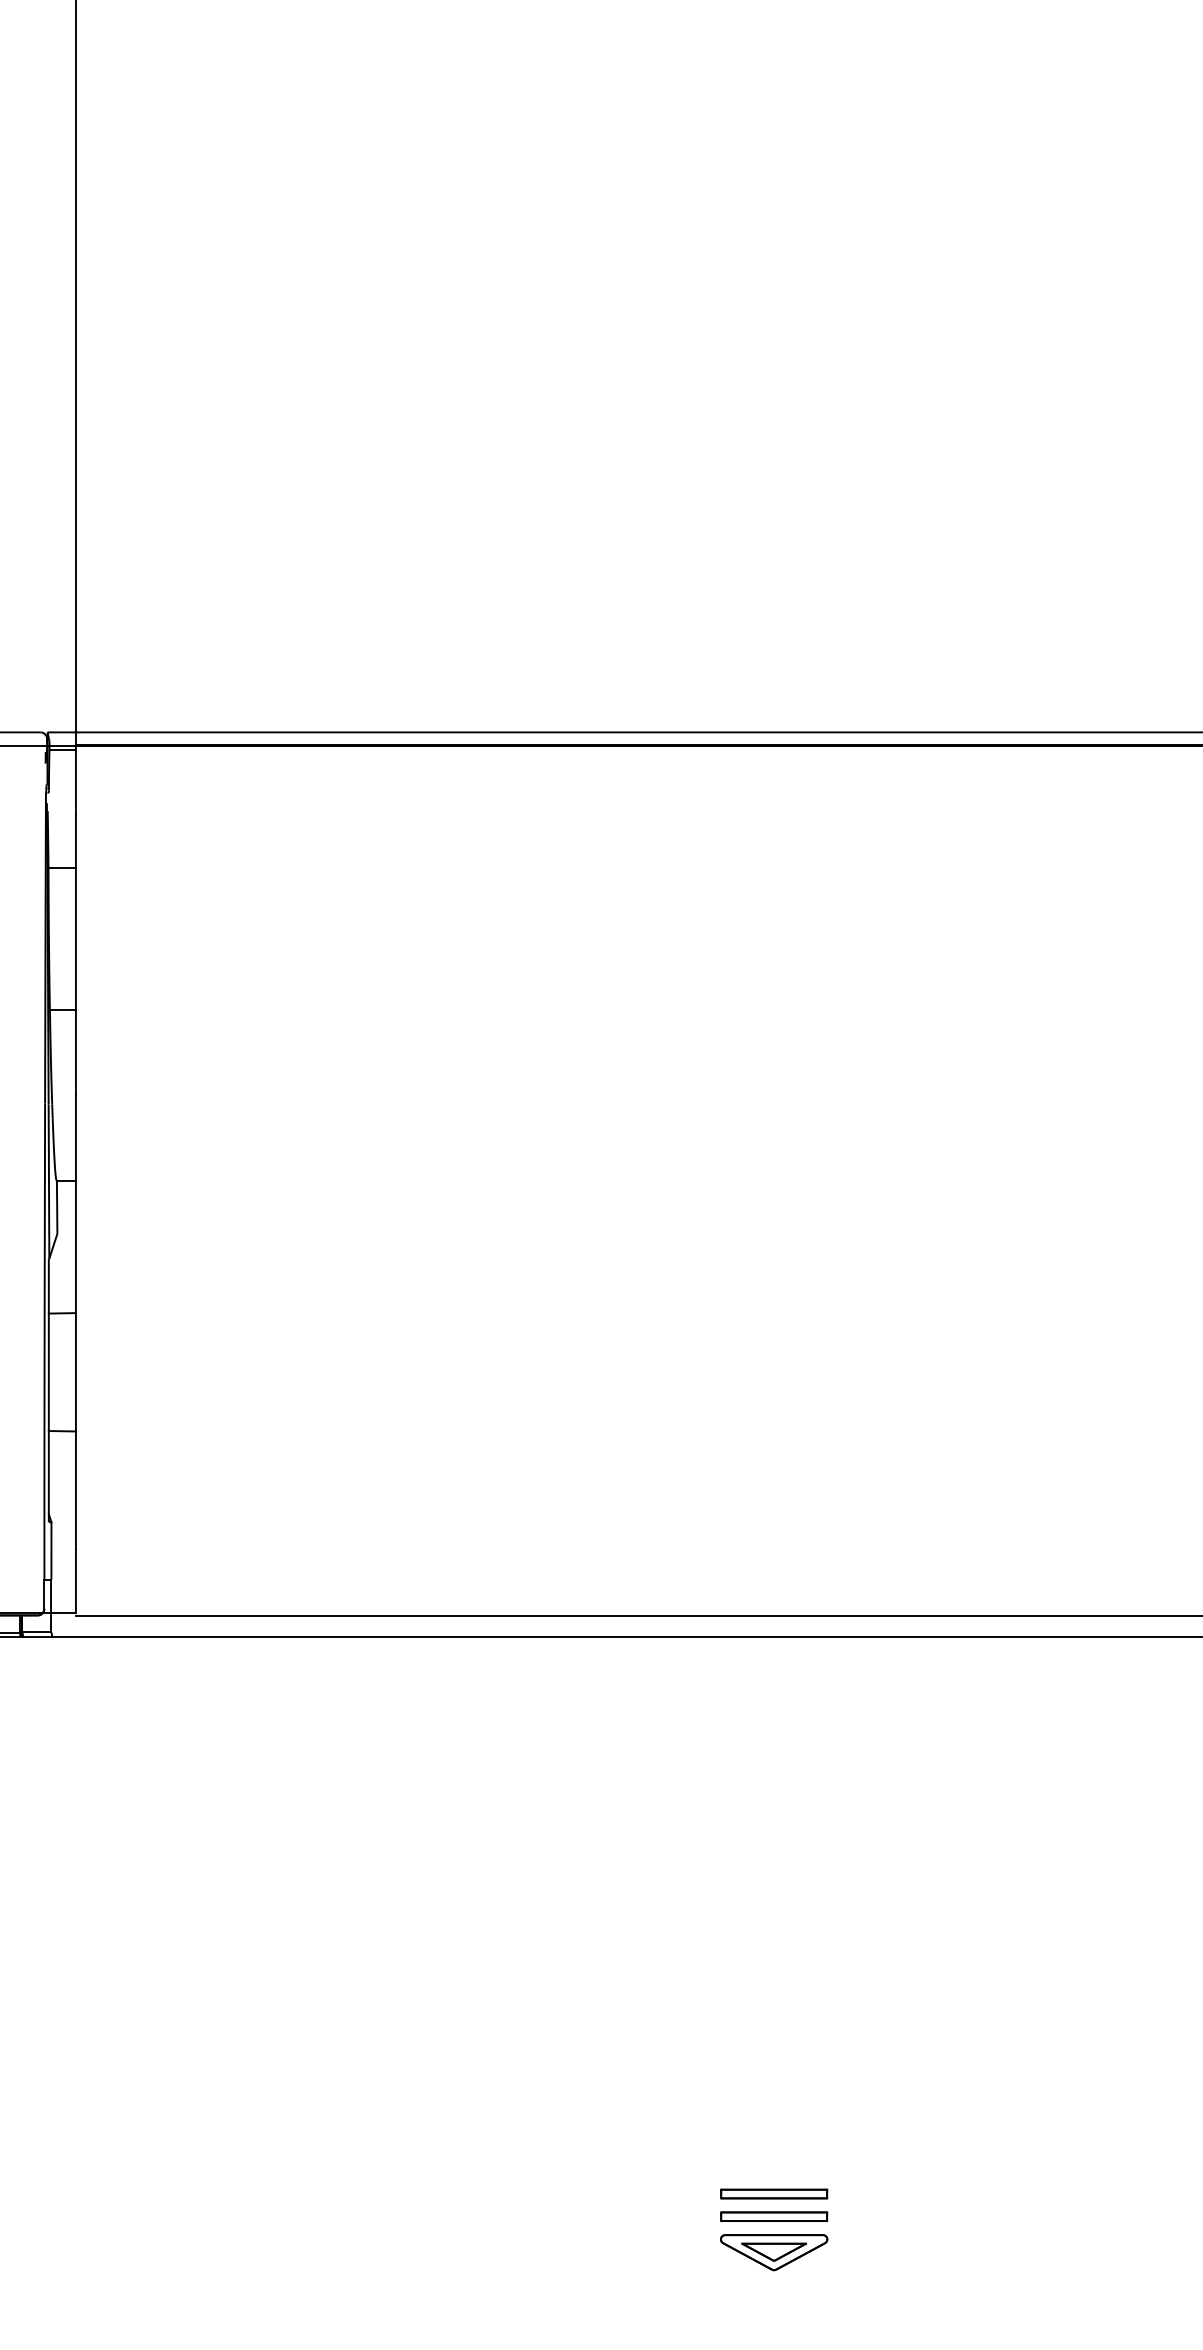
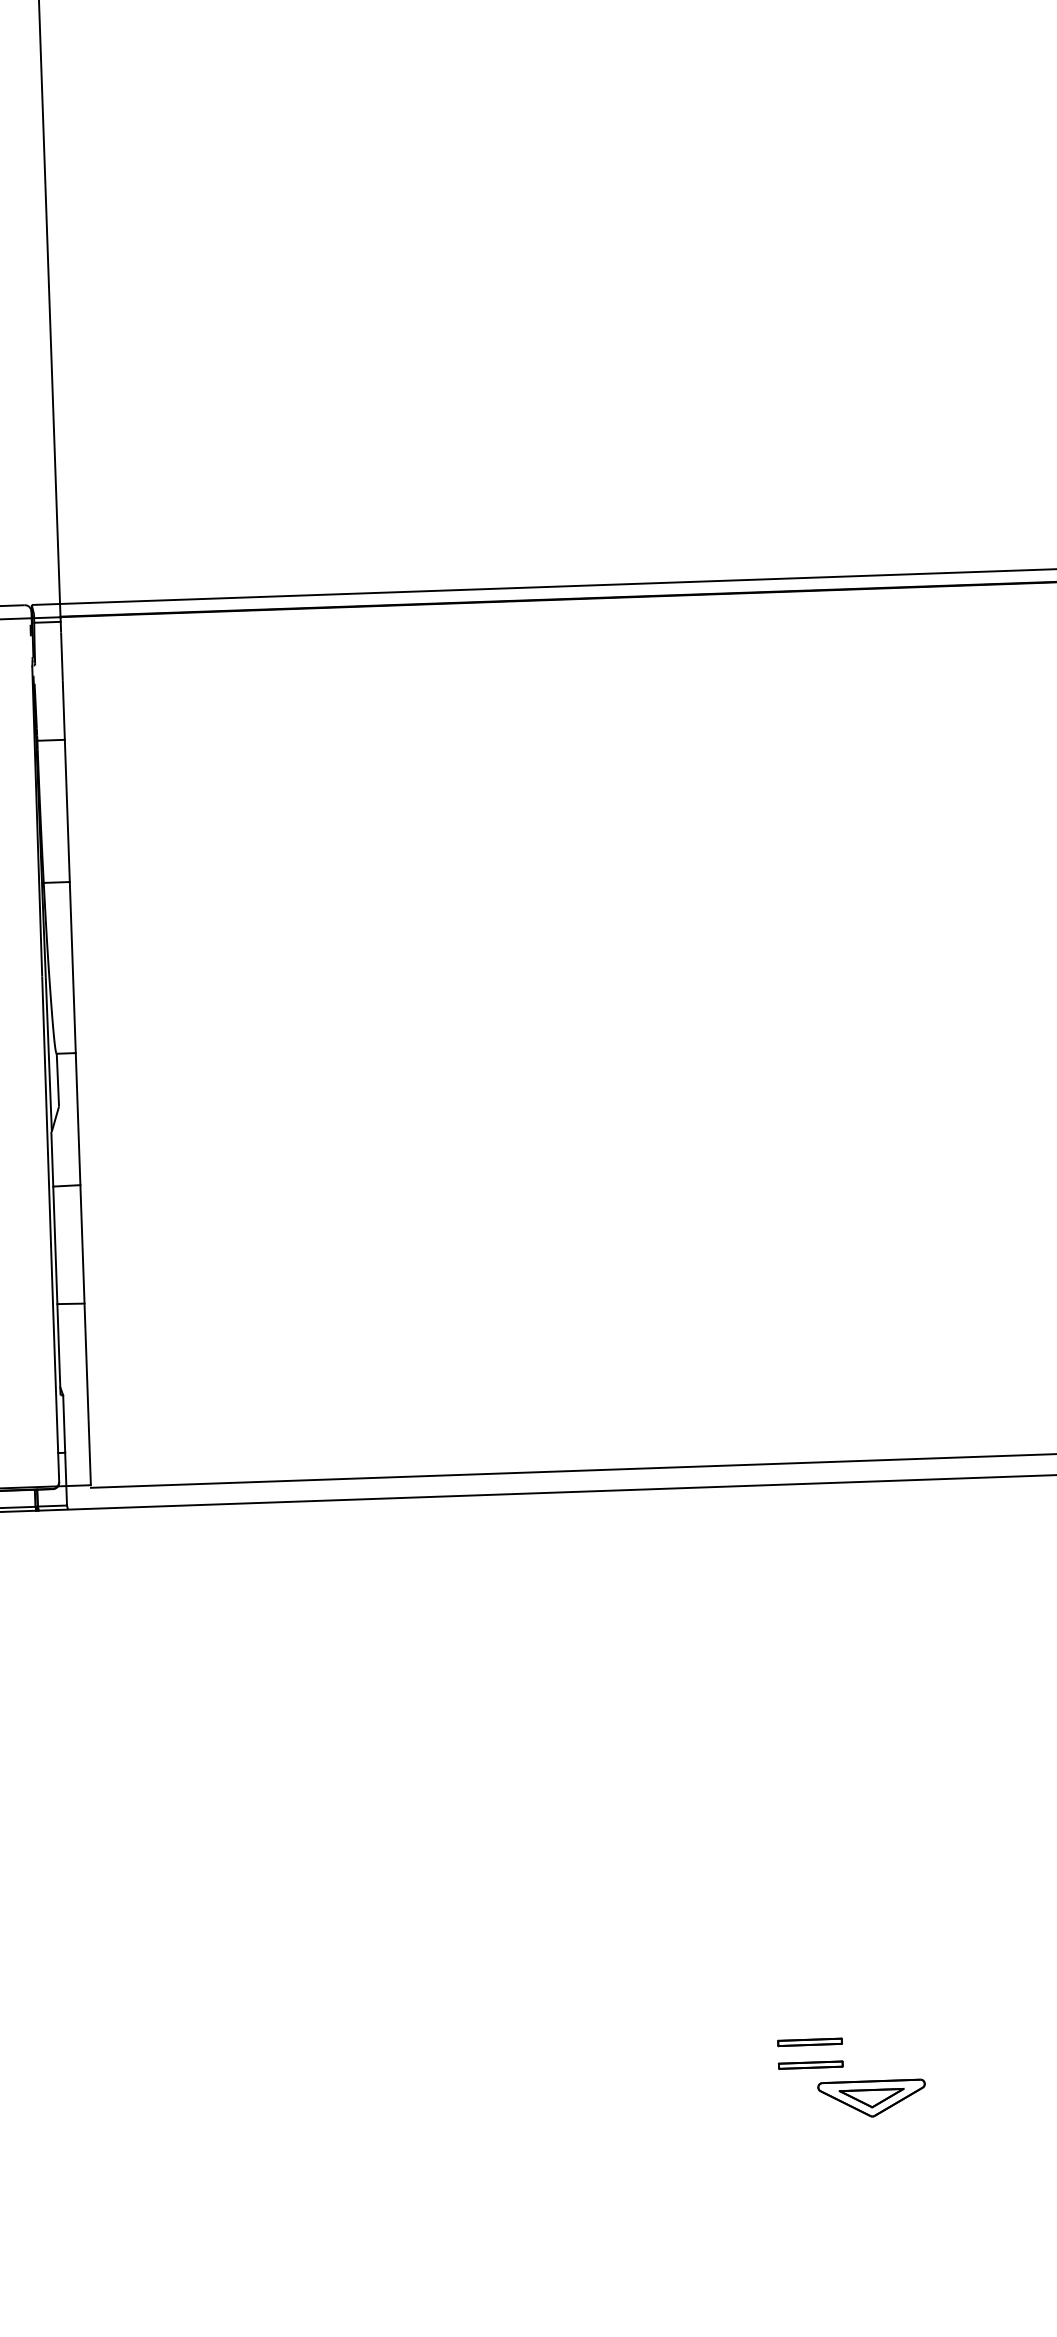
part: (774, 2193) -> (810, 2041), size x0.6
part: (774, 2216) -> (811, 2064), size x0.6
part: (774, 2252) -> (872, 2098), moved

